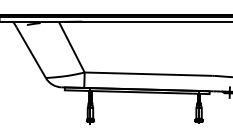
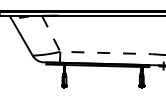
line: (119, 73) -> (85, 52), solid -> dashed

